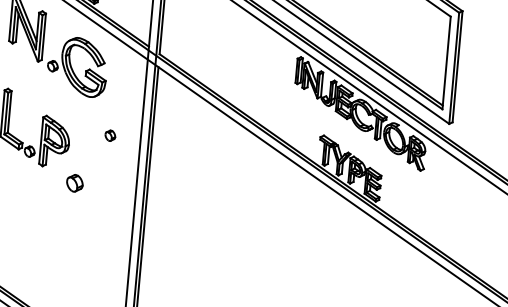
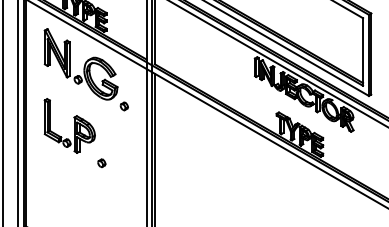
part: (109, 135) -> (123, 106), moved
part: (74, 183) -> (101, 163), size x0.62

